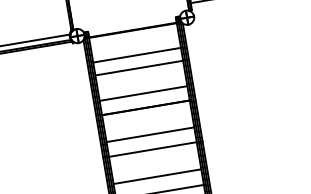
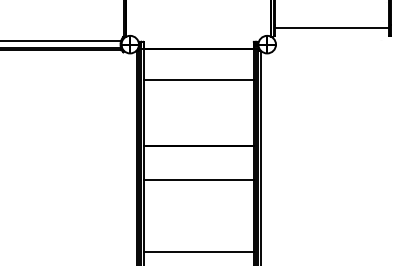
line: (139, 68) -> (198, 96), removed
line: (143, 93) -> (198, 128), removed
line: (152, 149) -> (198, 198), removed
line: (157, 177) -> (198, 232), removed

